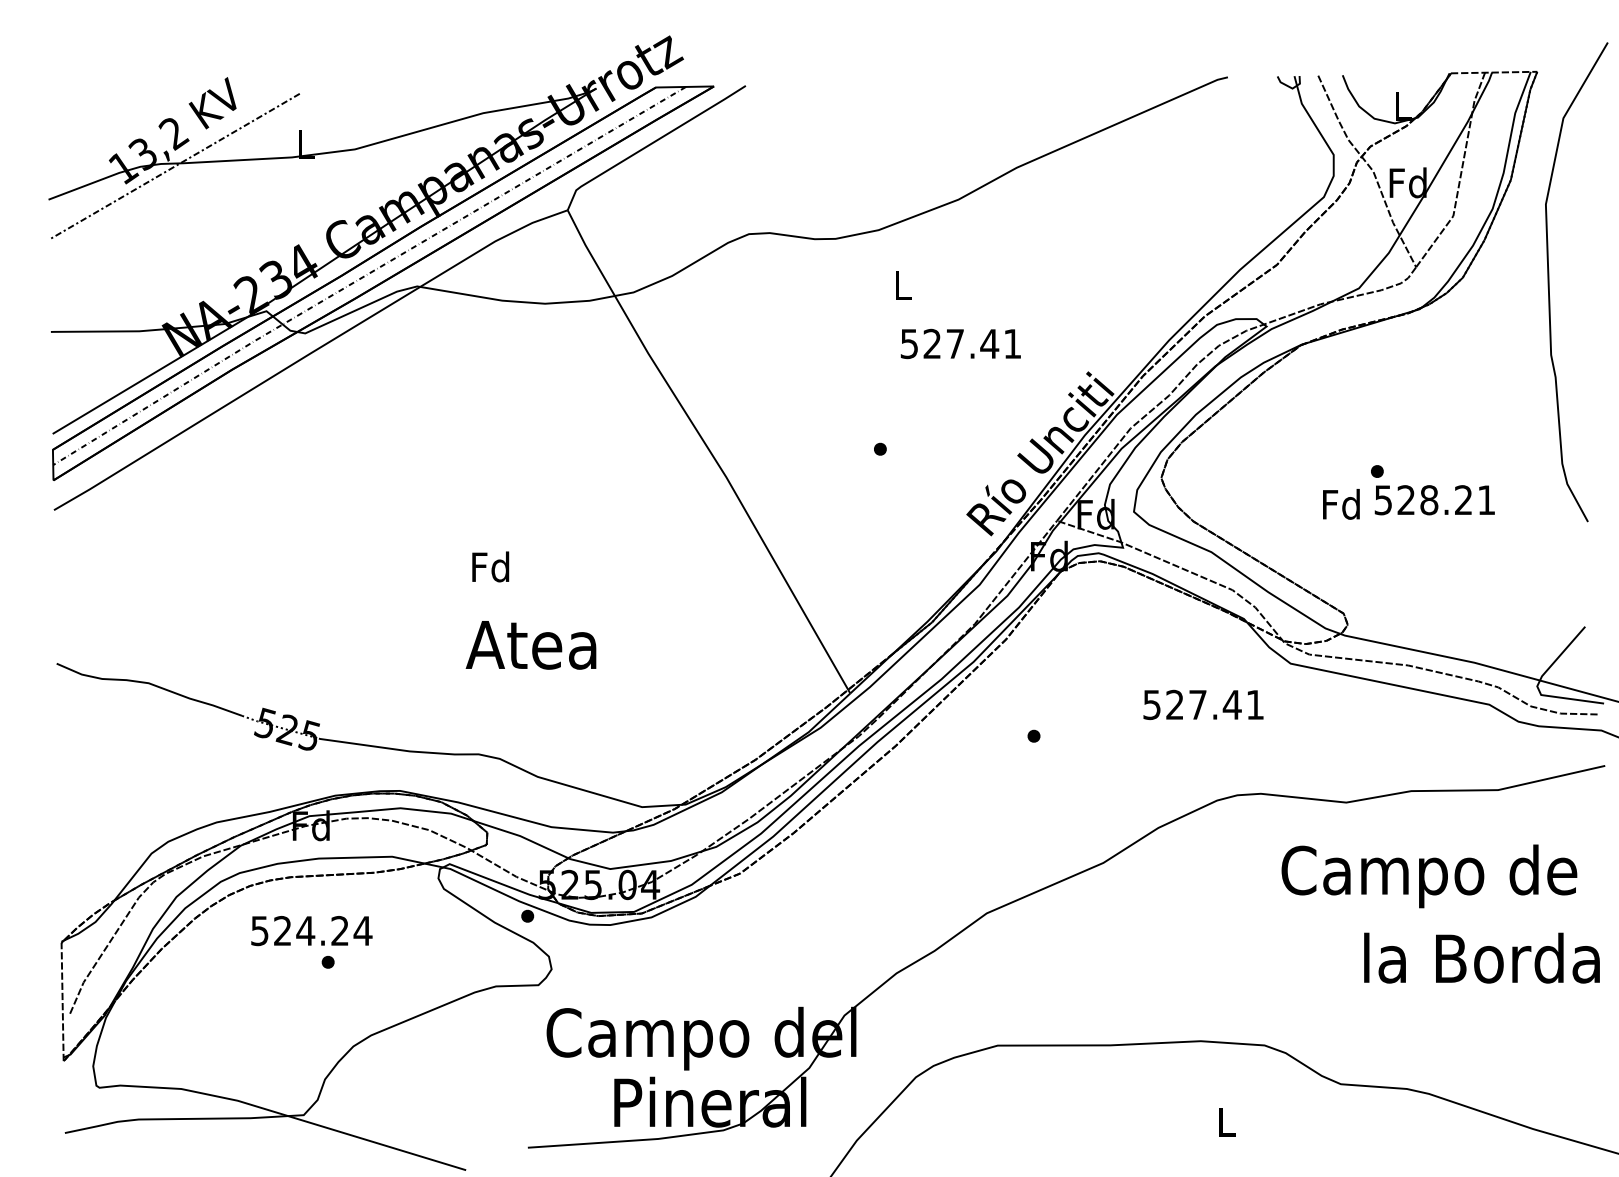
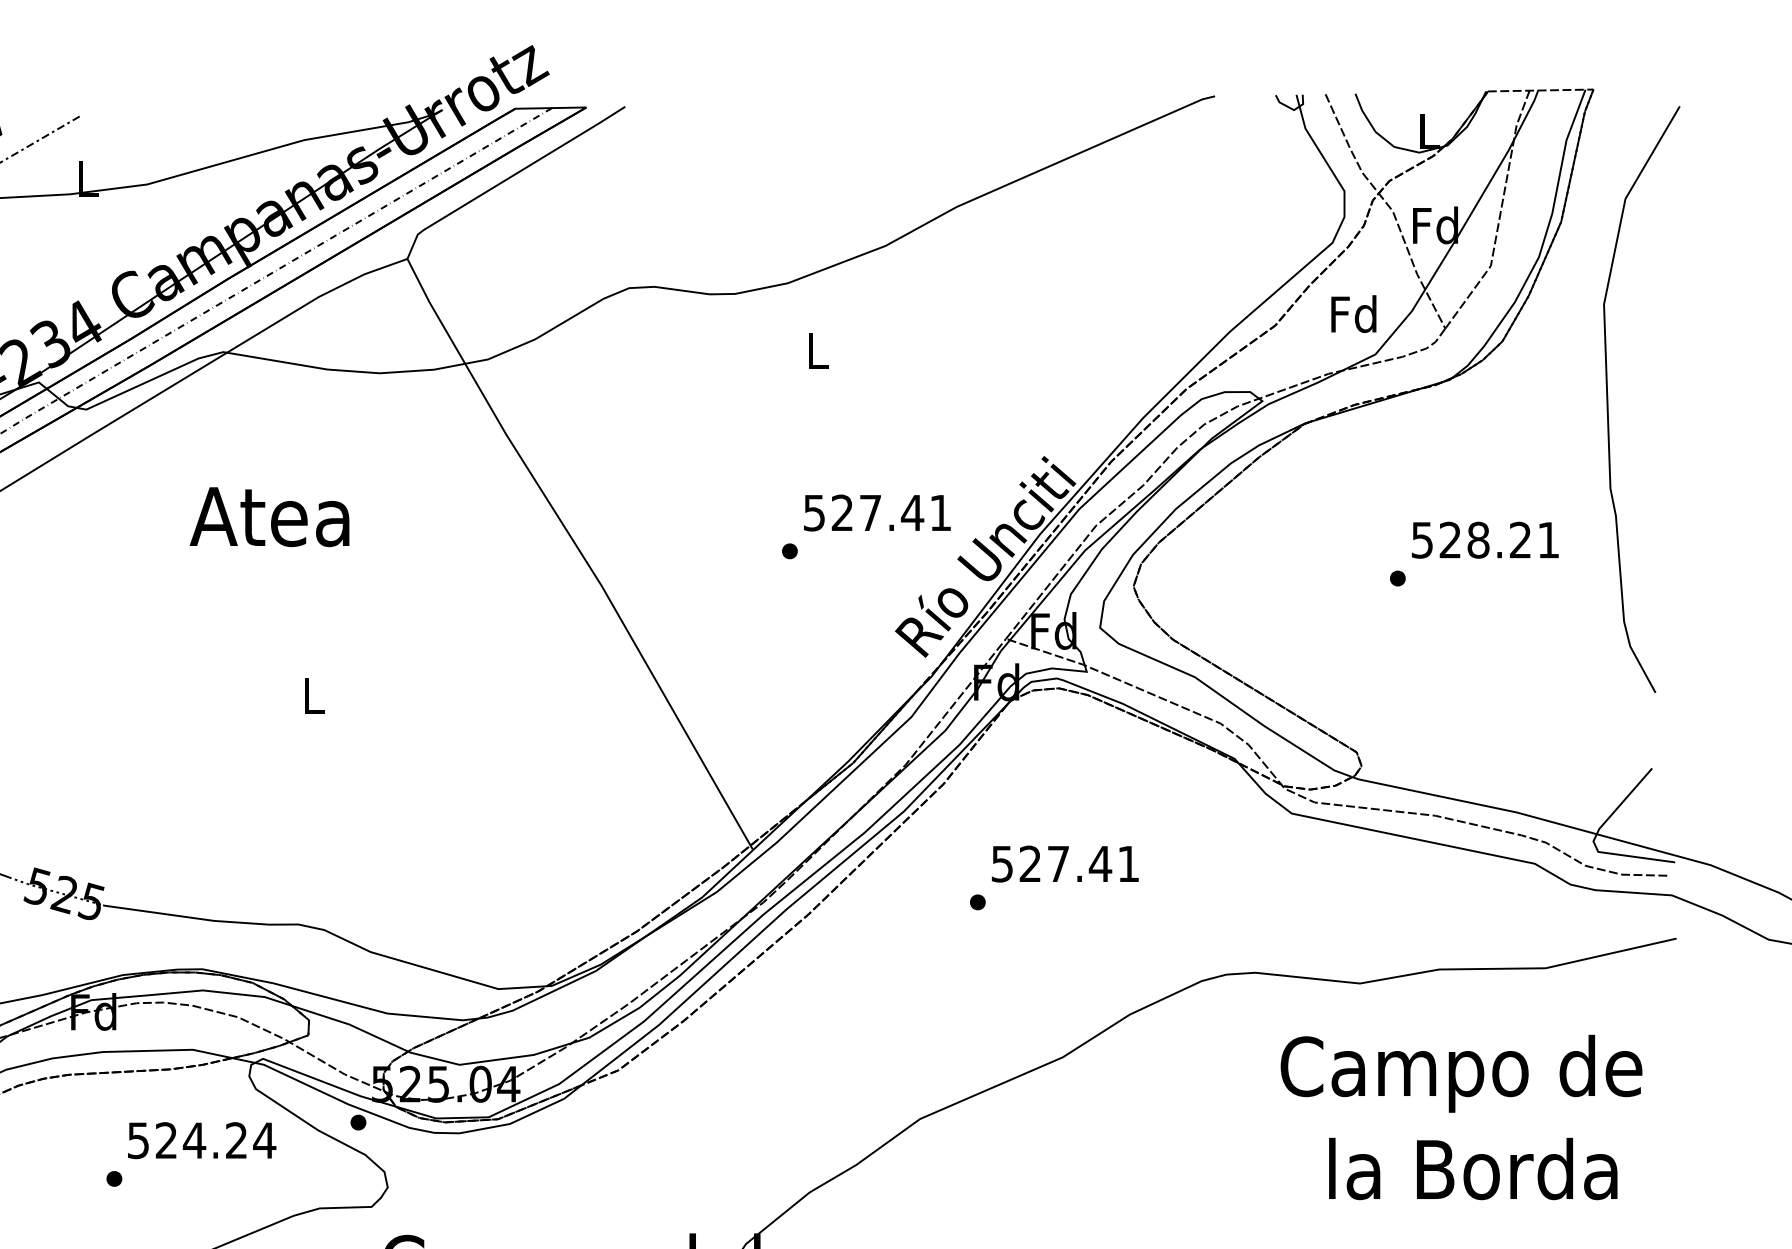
curve: (1549, 282) -> (1608, 399), moved
text: (960, 343) -> (876, 512), moved
text: (1434, 500) -> (1484, 540), moved
text: (1341, 504) -> (1353, 314), moved
text: (490, 566) -> (312, 694), Fd -> L
text: (530, 645) -> (268, 517), moved
text: (1203, 704) -> (1065, 863), moved
text: (311, 931) -> (201, 1141), moved
text: (1481, 957) -> (1472, 1168), moved

